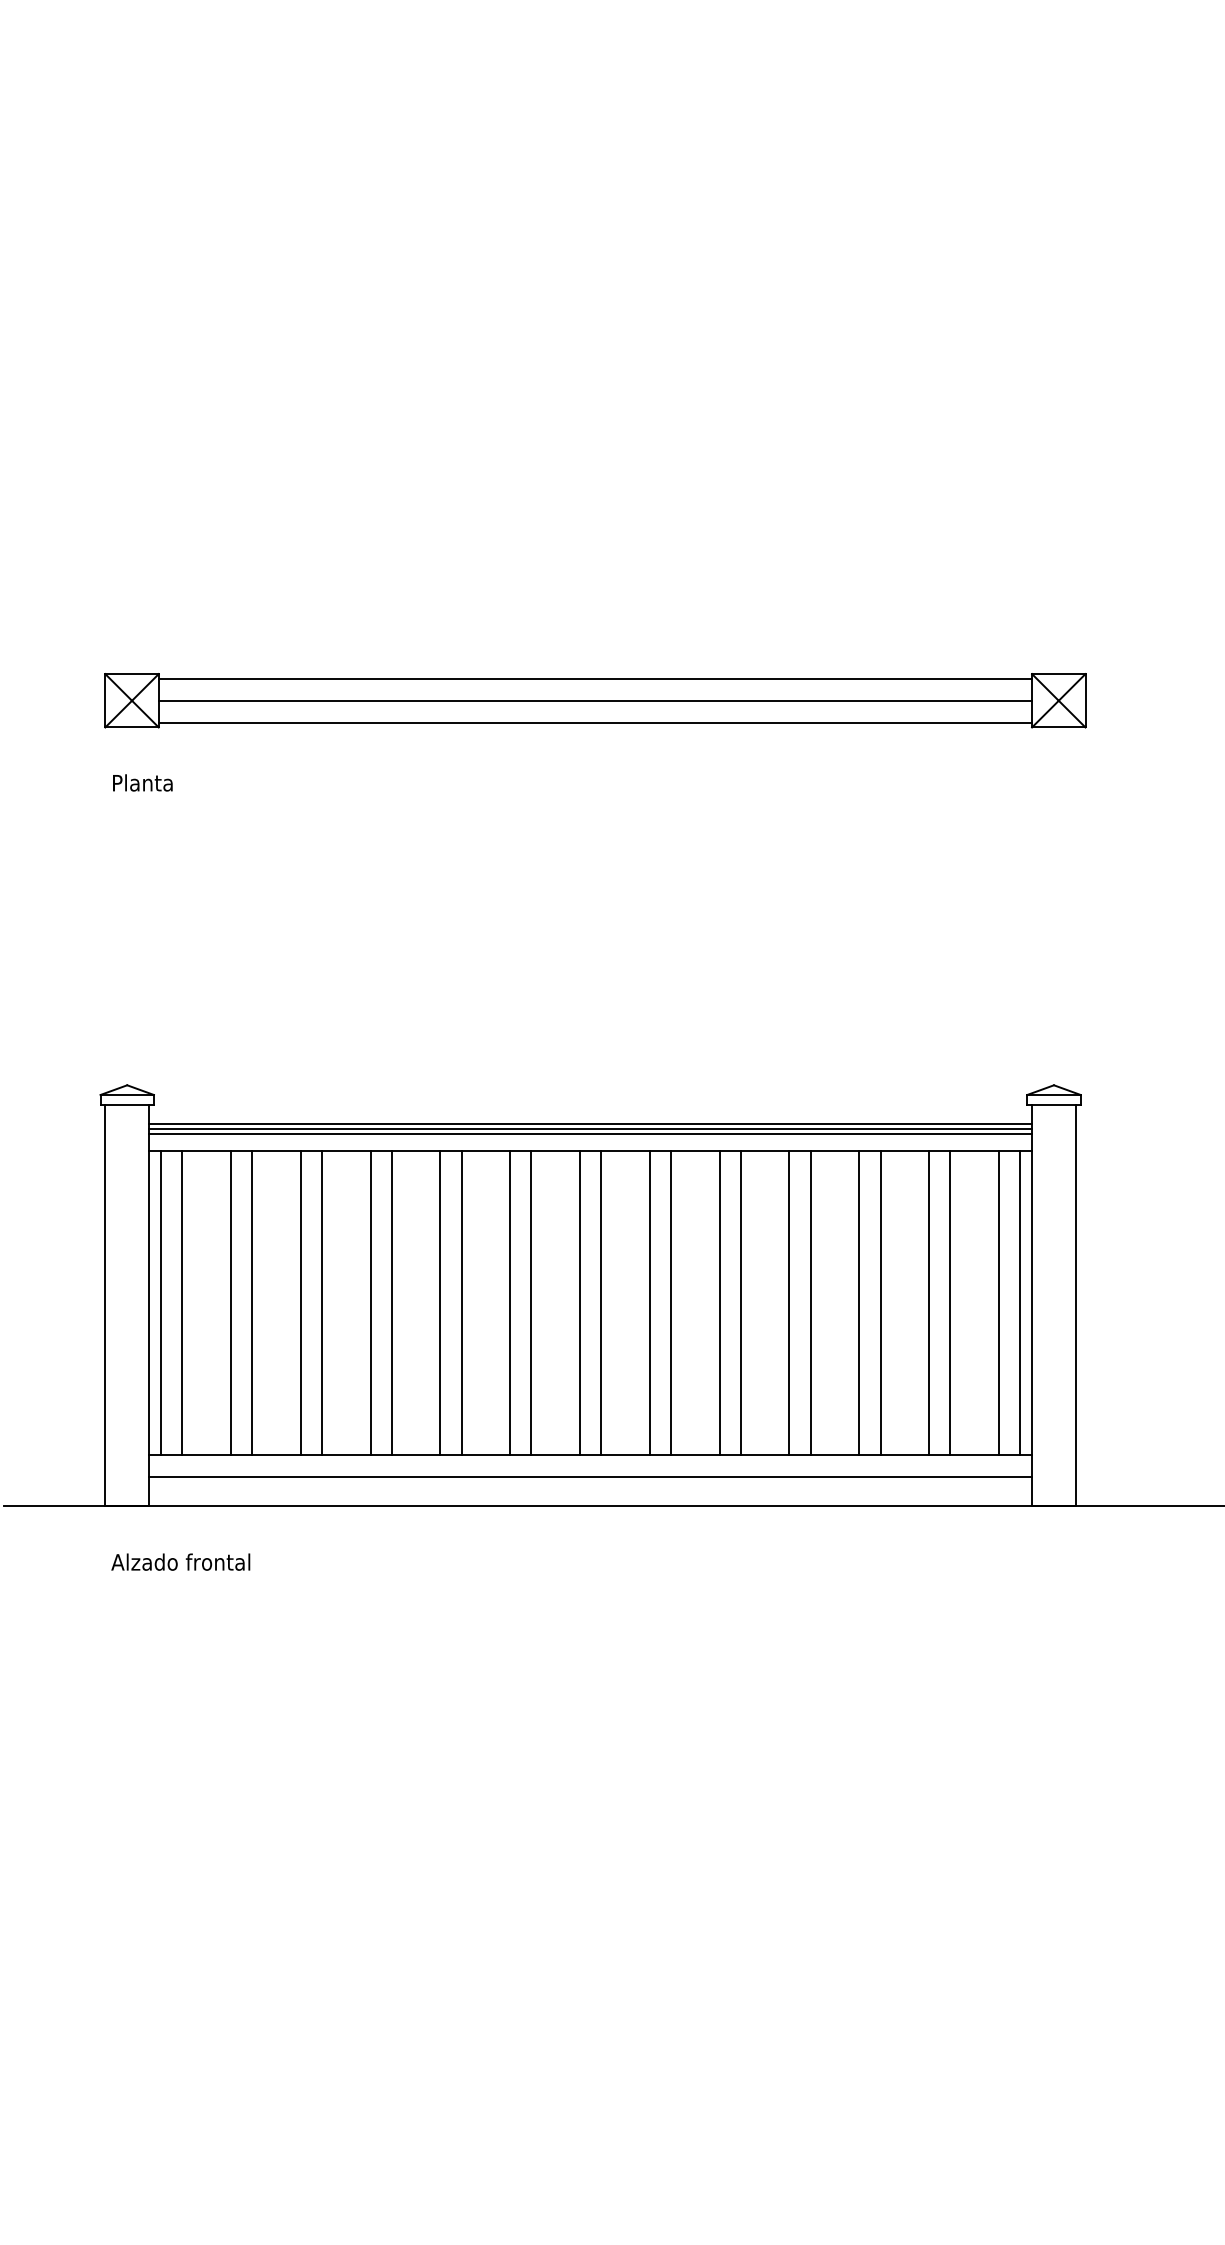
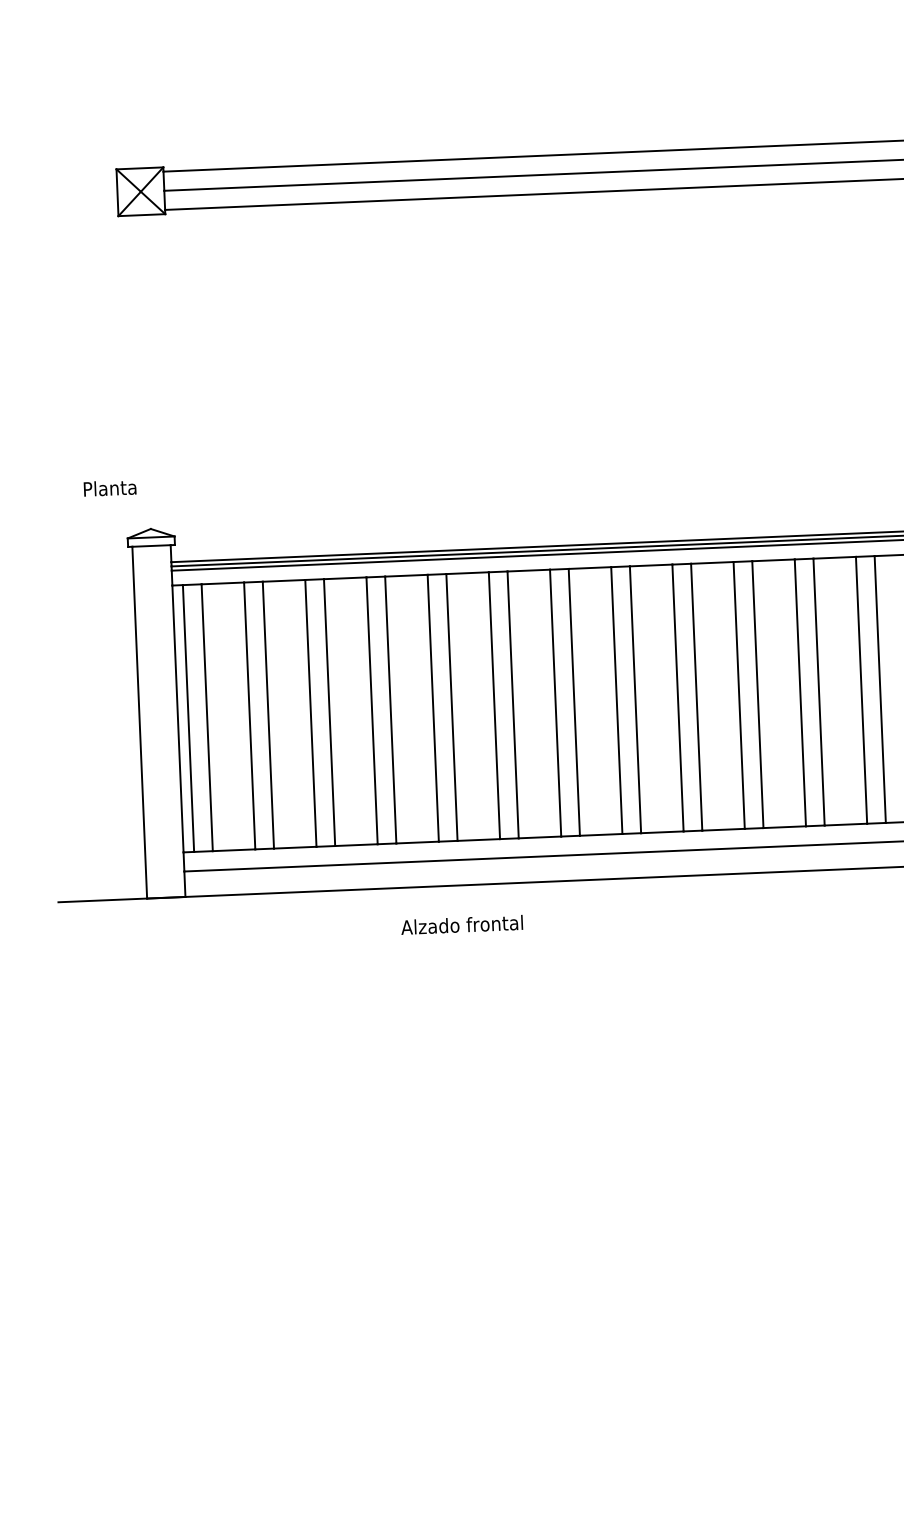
text: (142, 782) -> (109, 487), moved
text: (180, 1561) -> (461, 924), moved

